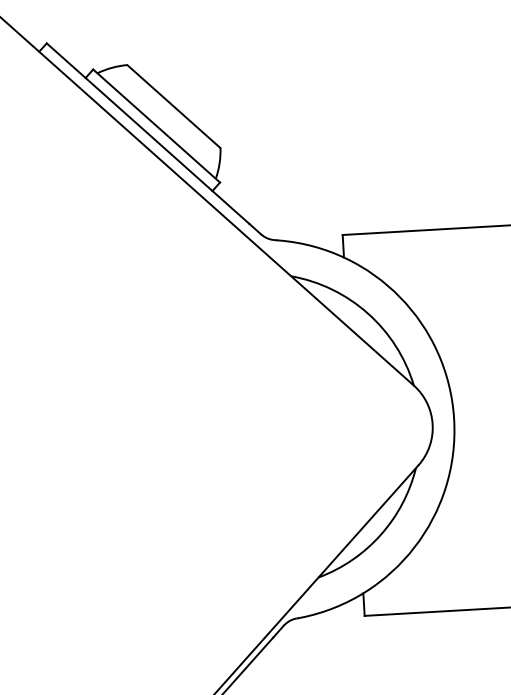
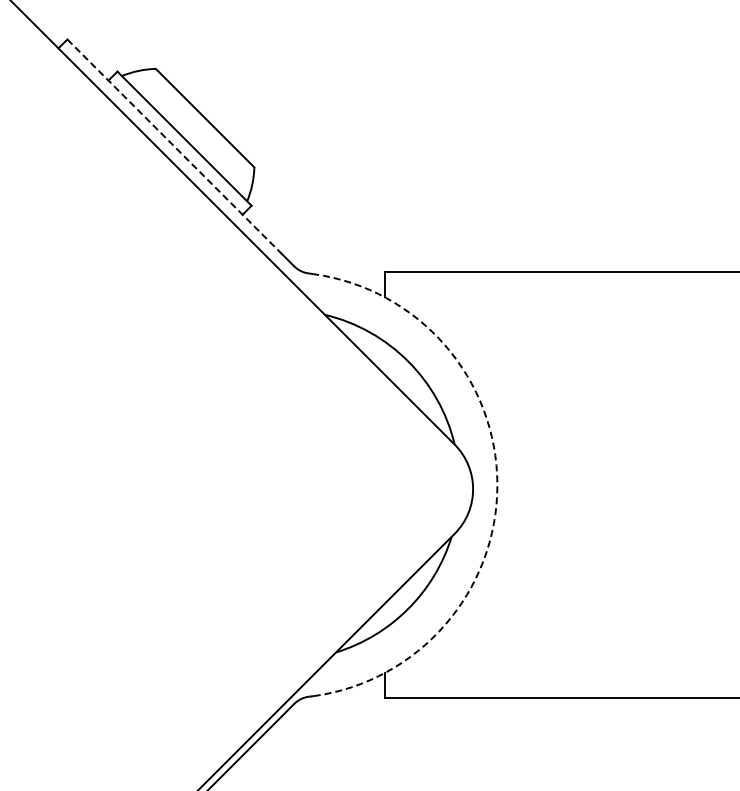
line: (148, 133) -> (174, 146), solid -> dashed
arc: (454, 419) -> (497, 485), solid -> dashed

